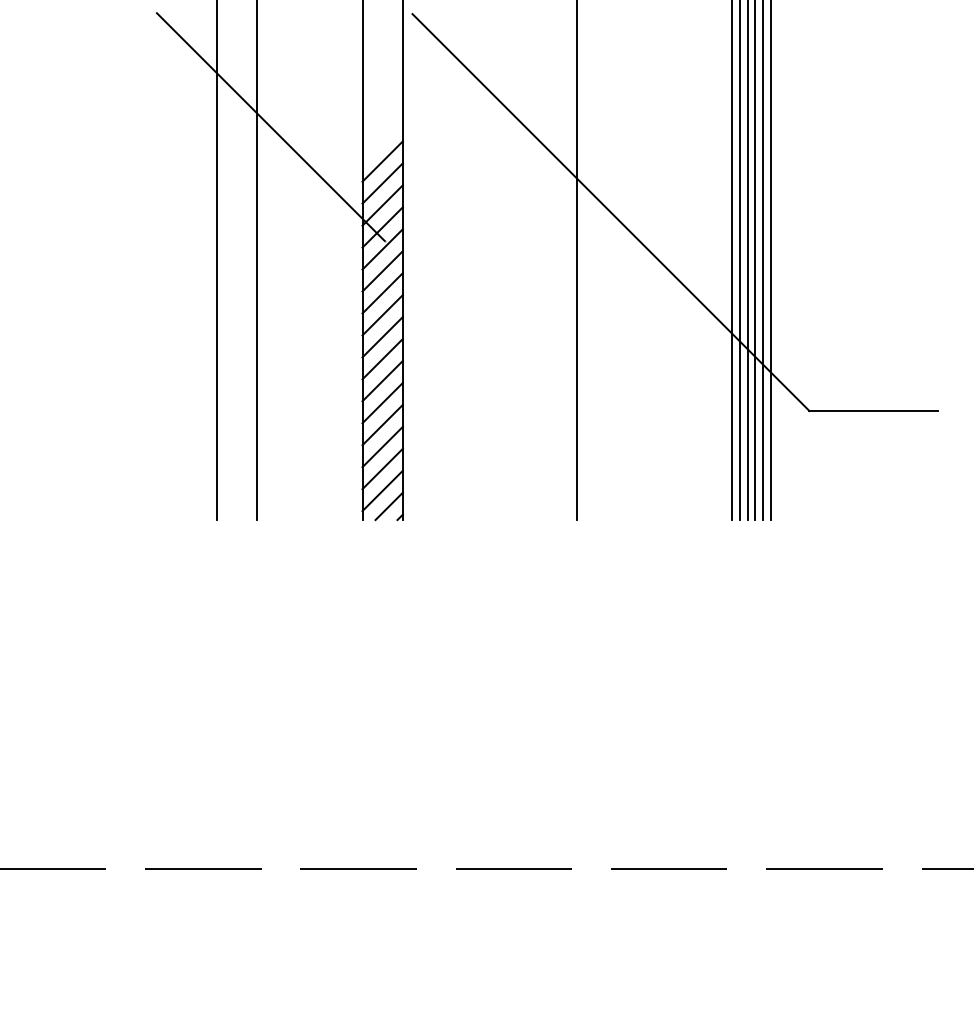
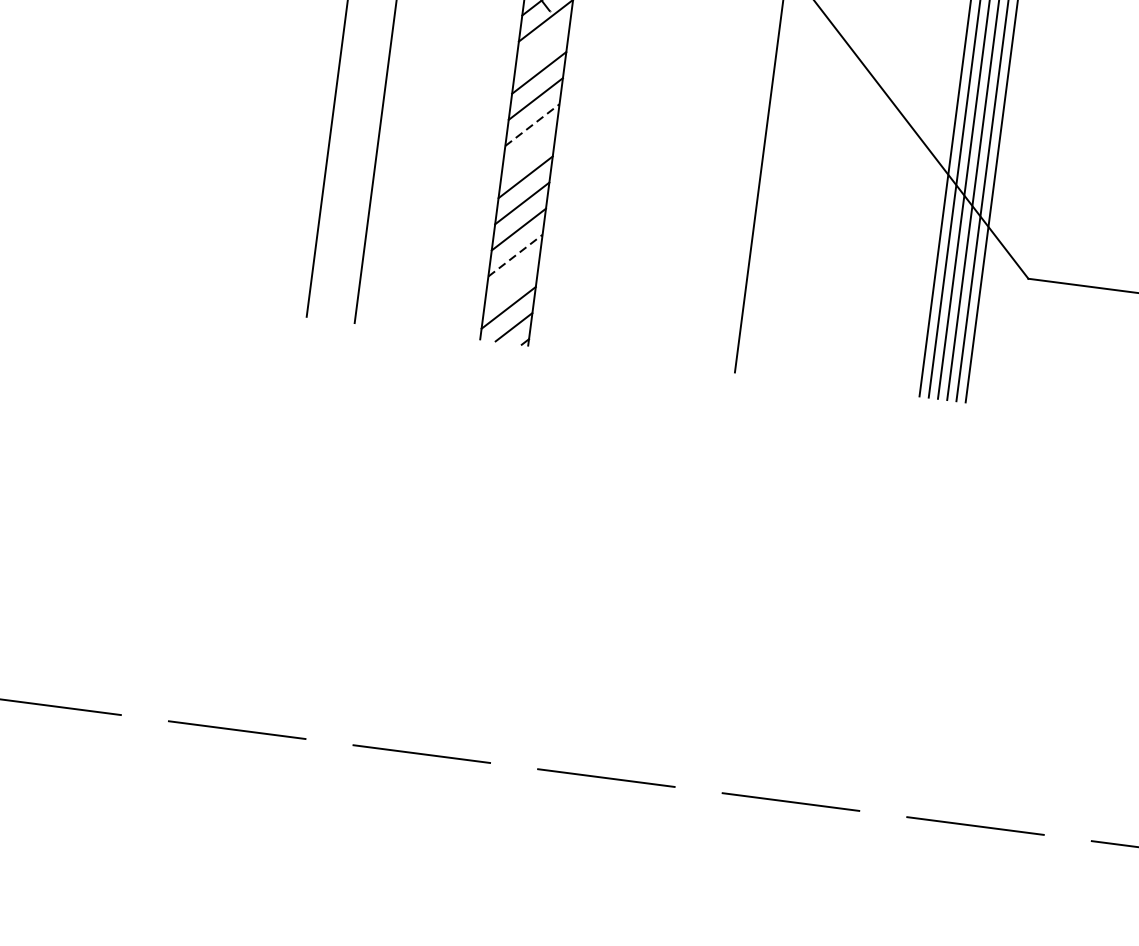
line: (382, 271) -> (542, 46), removed
line: (382, 337) -> (532, 125), solid -> dashed
line: (382, 359) -> (528, 151), removed
line: (382, 447) -> (515, 256), solid -> dashed
line: (382, 468) -> (511, 281), removed

